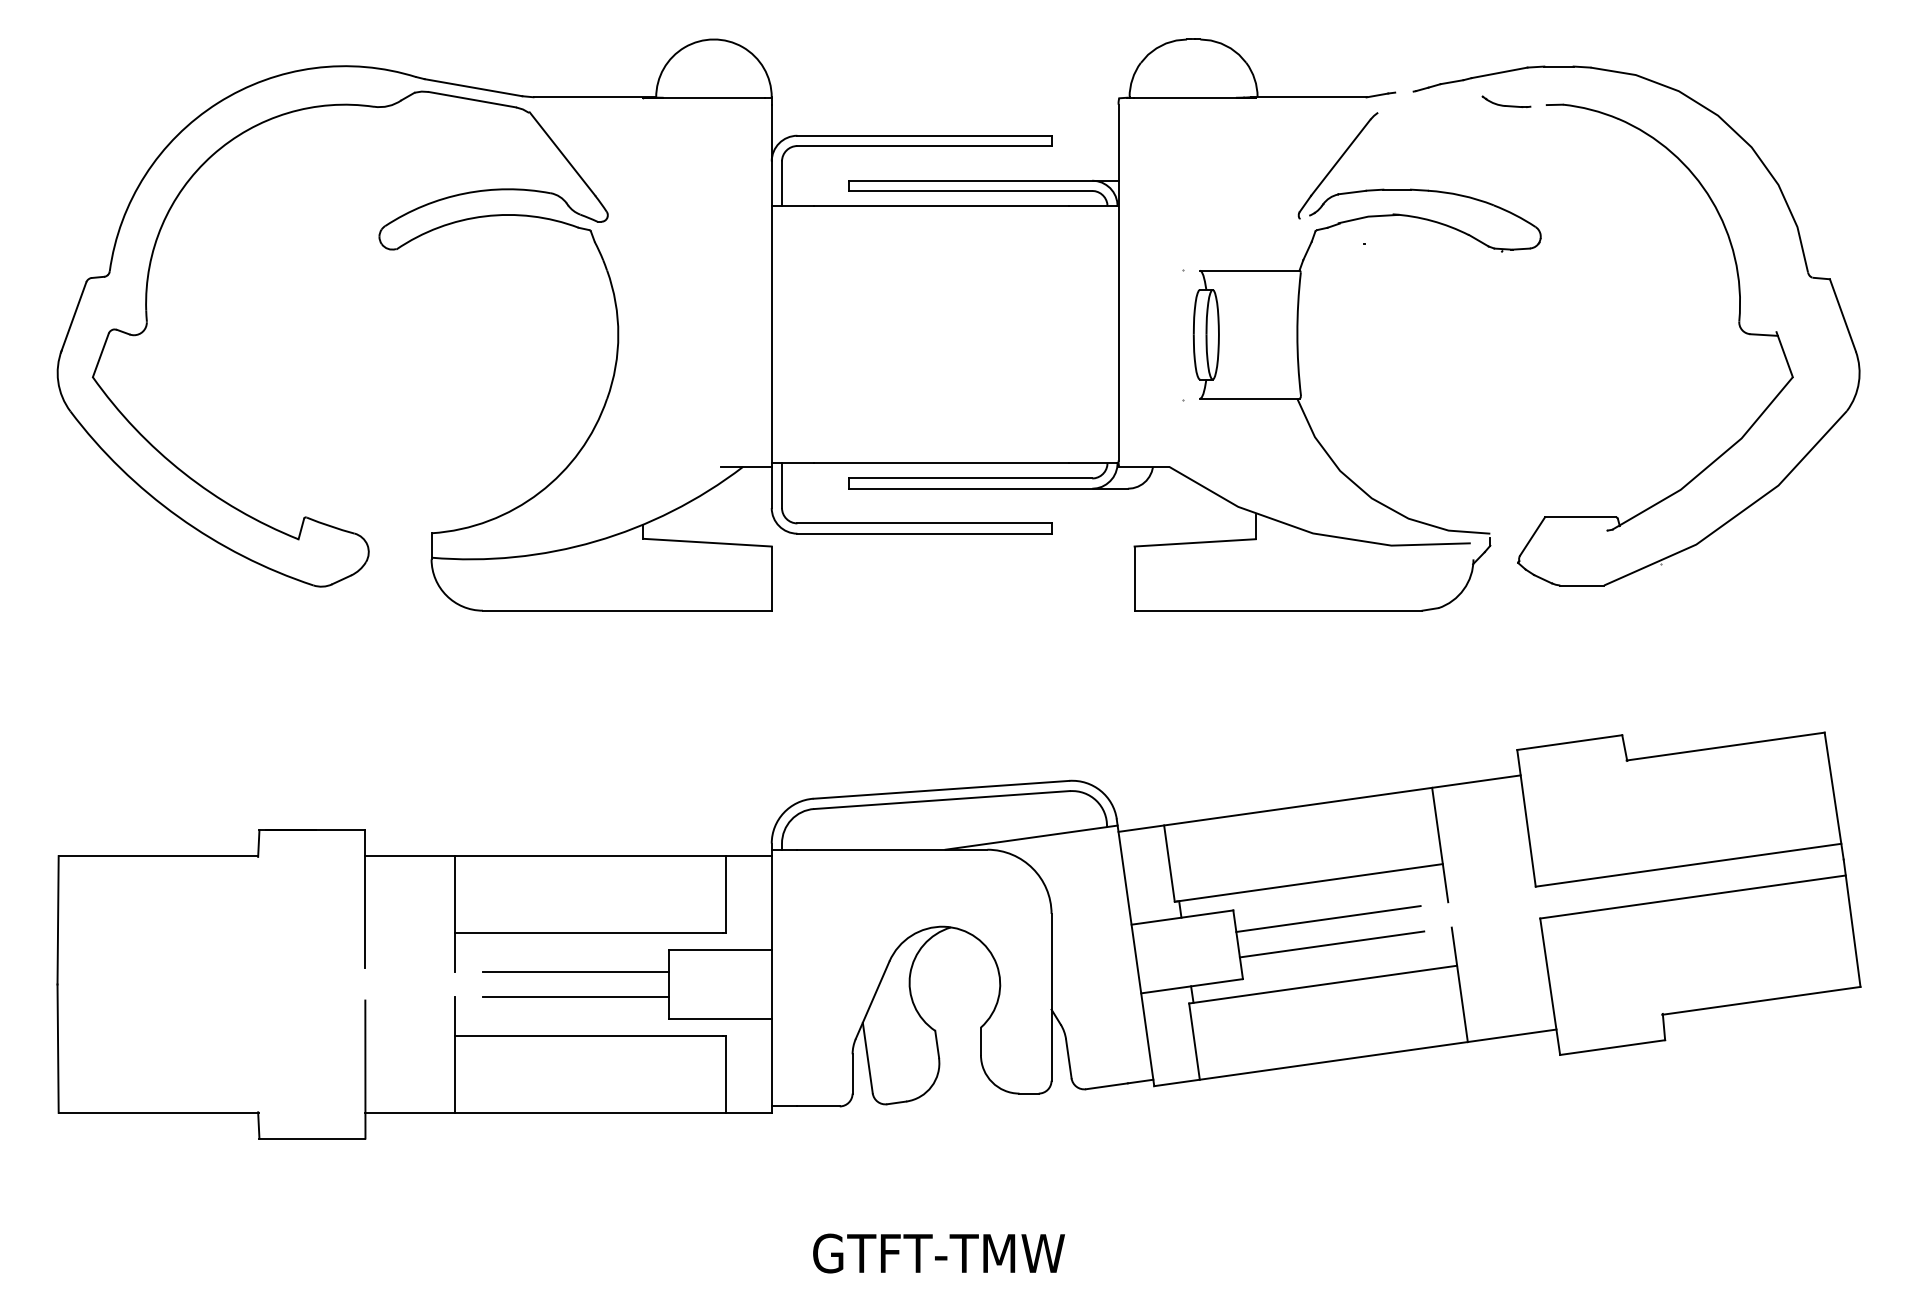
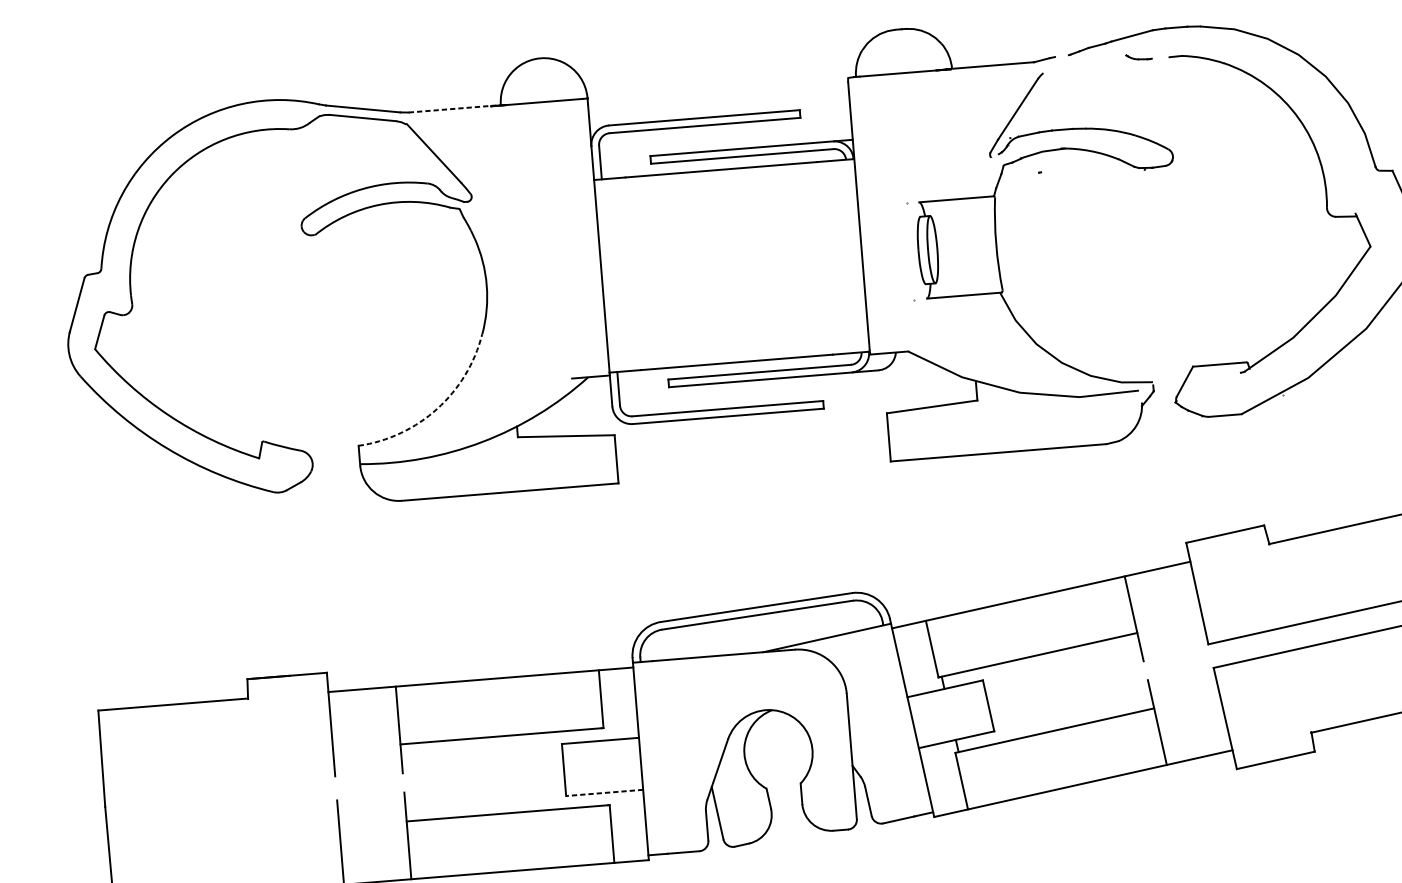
line: (595, 97) -> (455, 108), solid -> dashed
part: (1506, 101) -> (1139, 56), size x0.7
arc: (539, 492) -> (437, 408), solid -> dashed
line: (1328, 919) -> (1054, 681), removed
line: (1331, 944) -> (1058, 700), removed
line: (575, 971) -> (493, 765), removed
line: (575, 997) -> (494, 785), removed
line: (719, 1019) -> (604, 793), solid -> dashed

